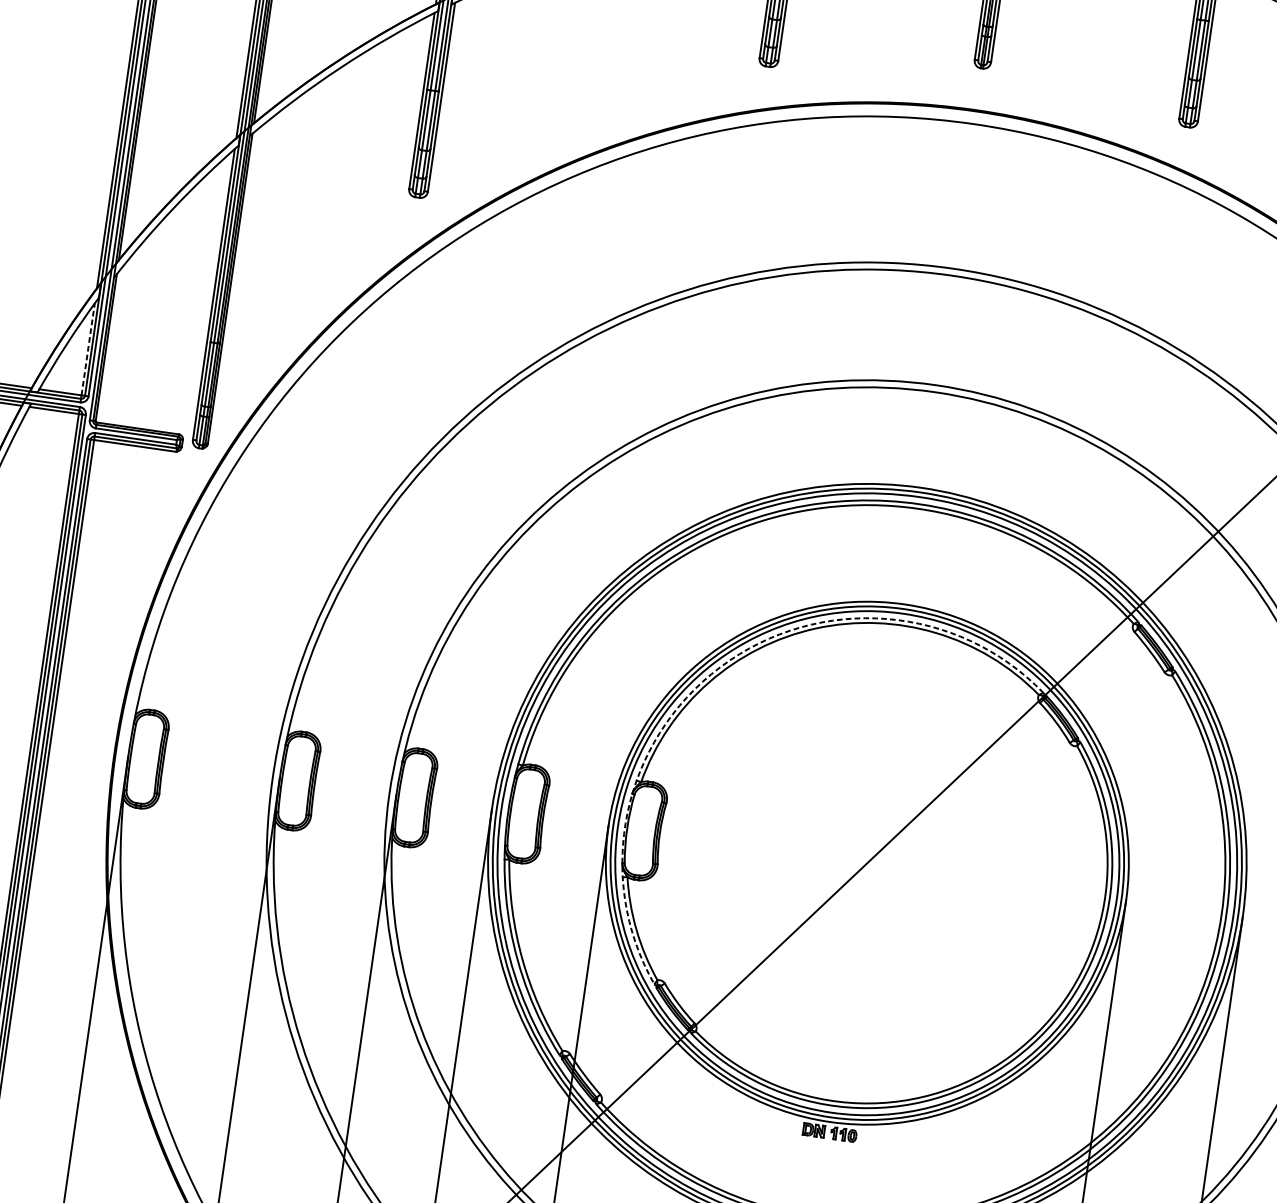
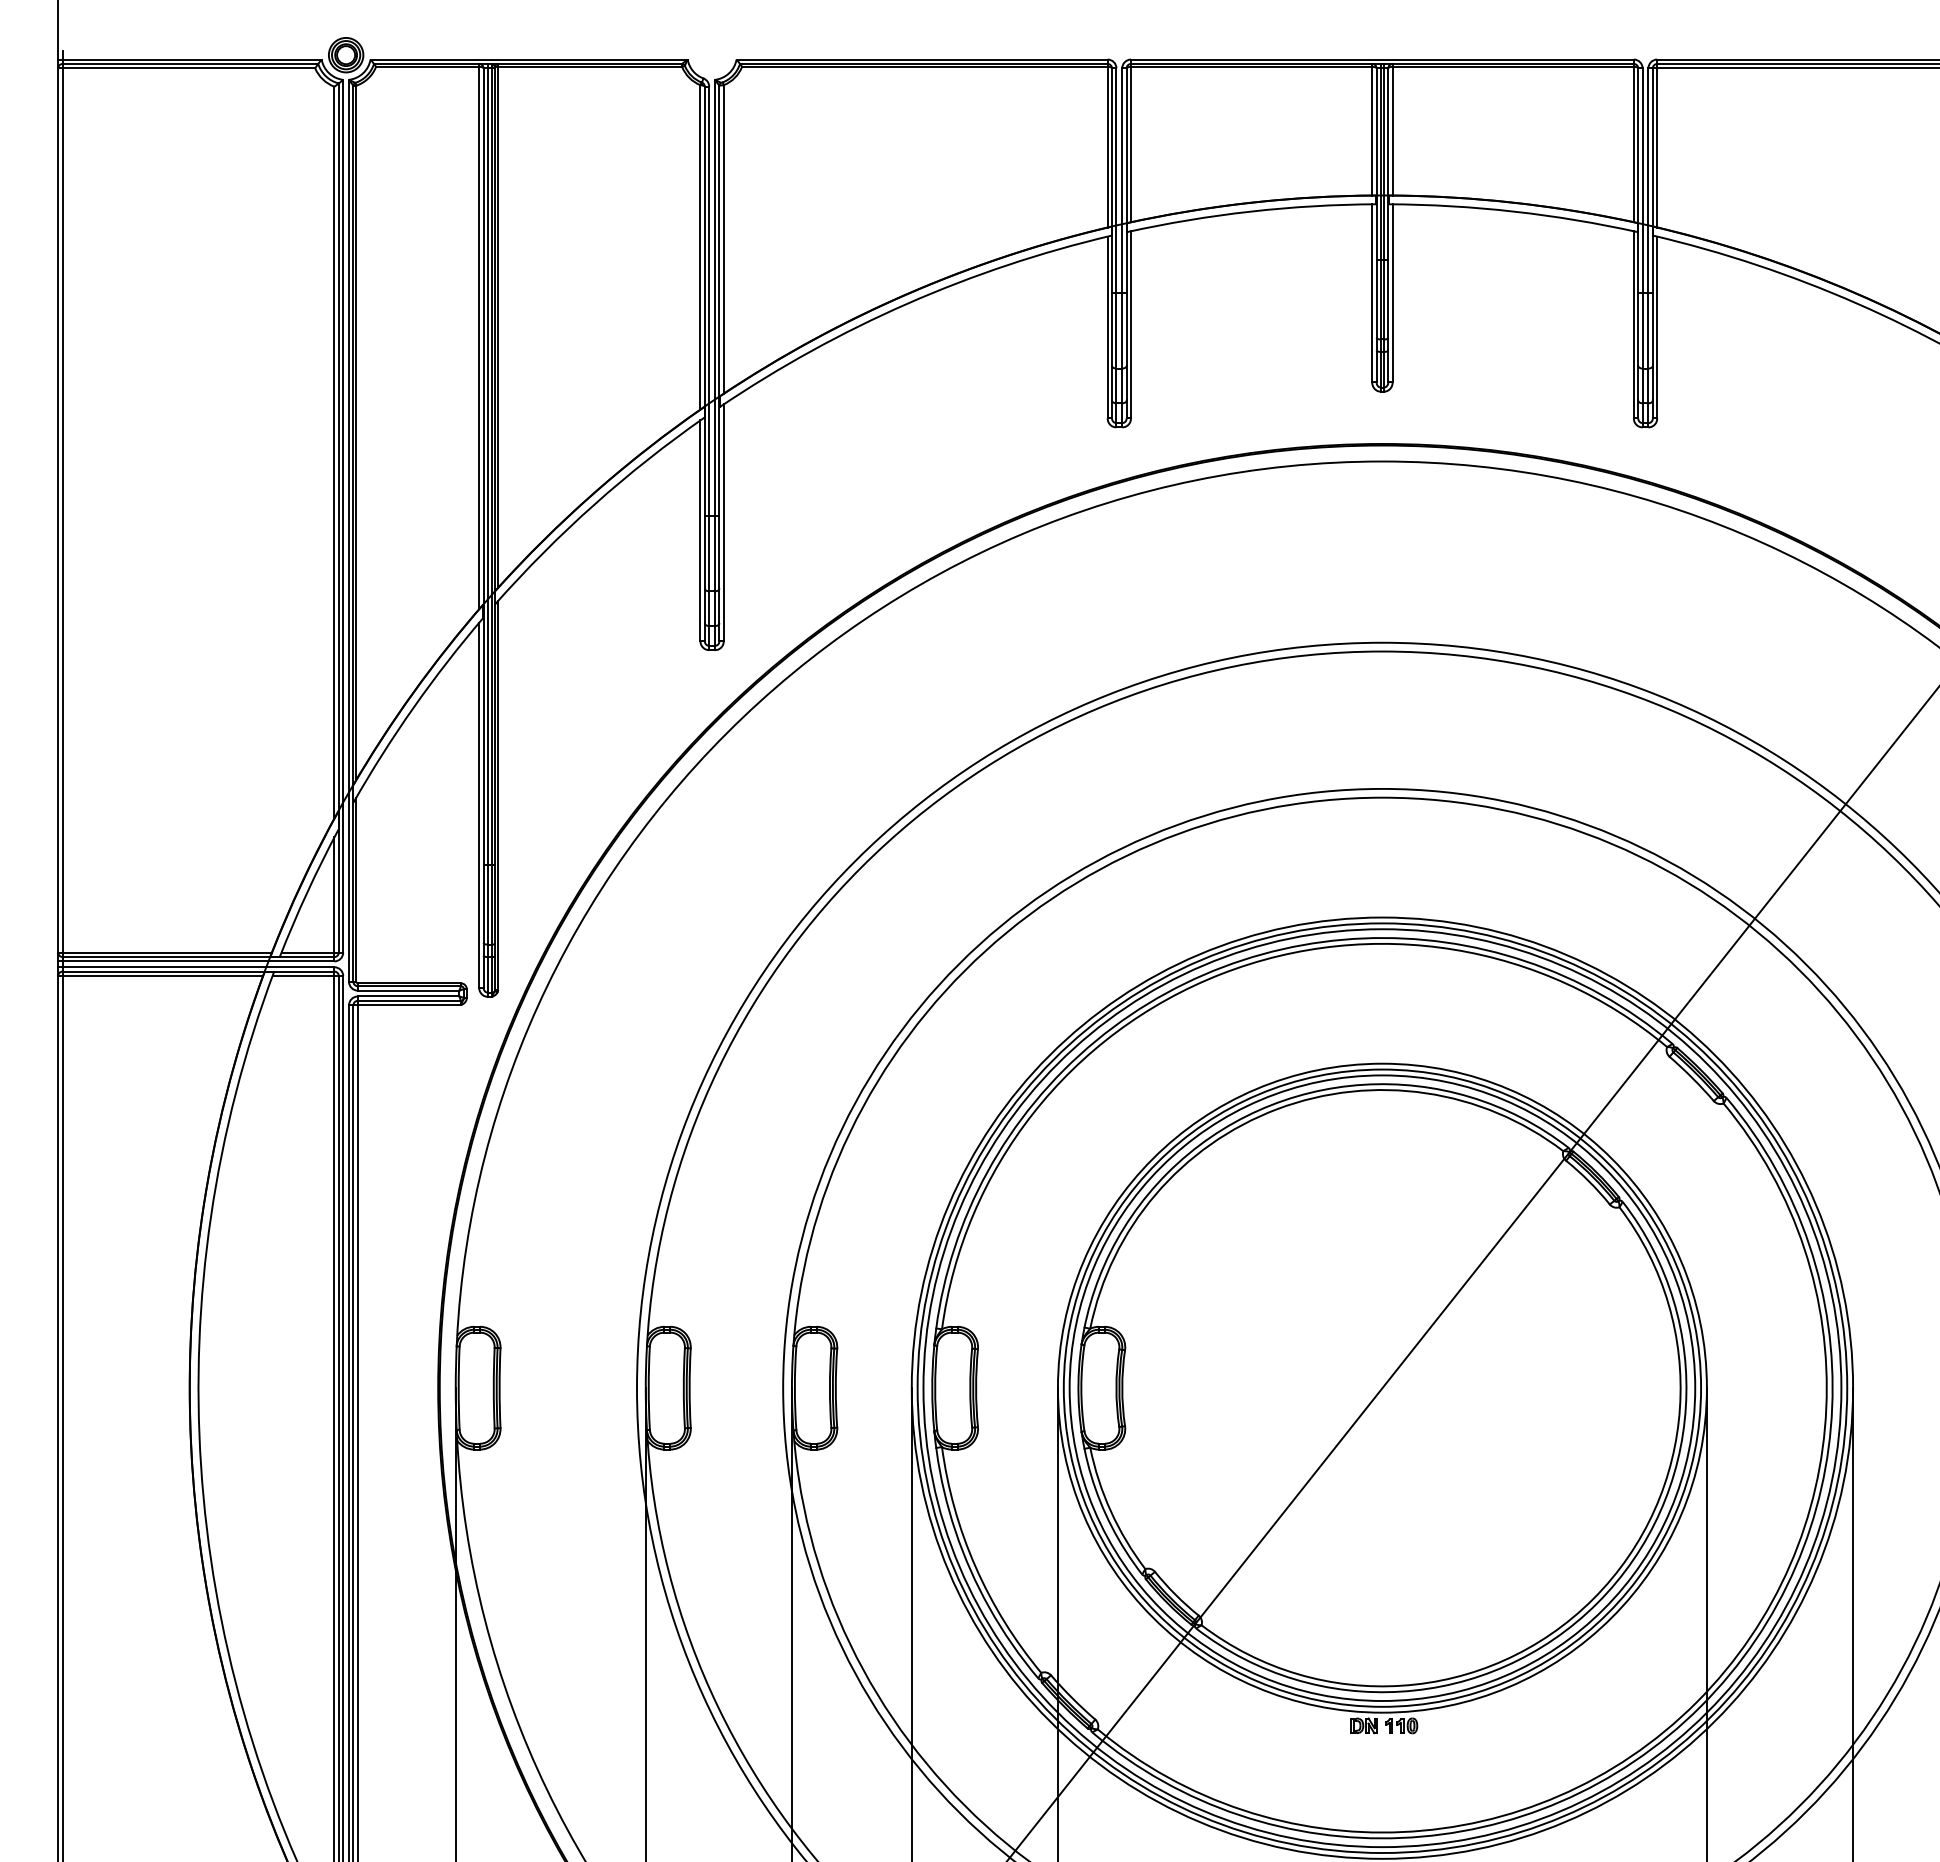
line: (88, 349) -> (334, 895), dashed -> solid
arc: (720, 667) -> (1167, 1173), dashed -> solid

